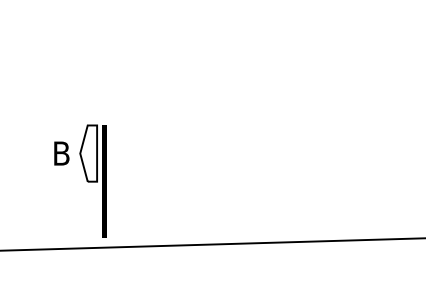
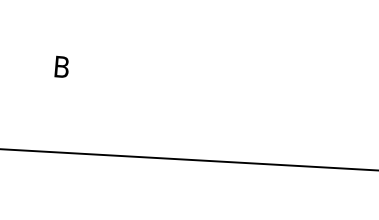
part: (92, 180) -> (87, 93), removed

